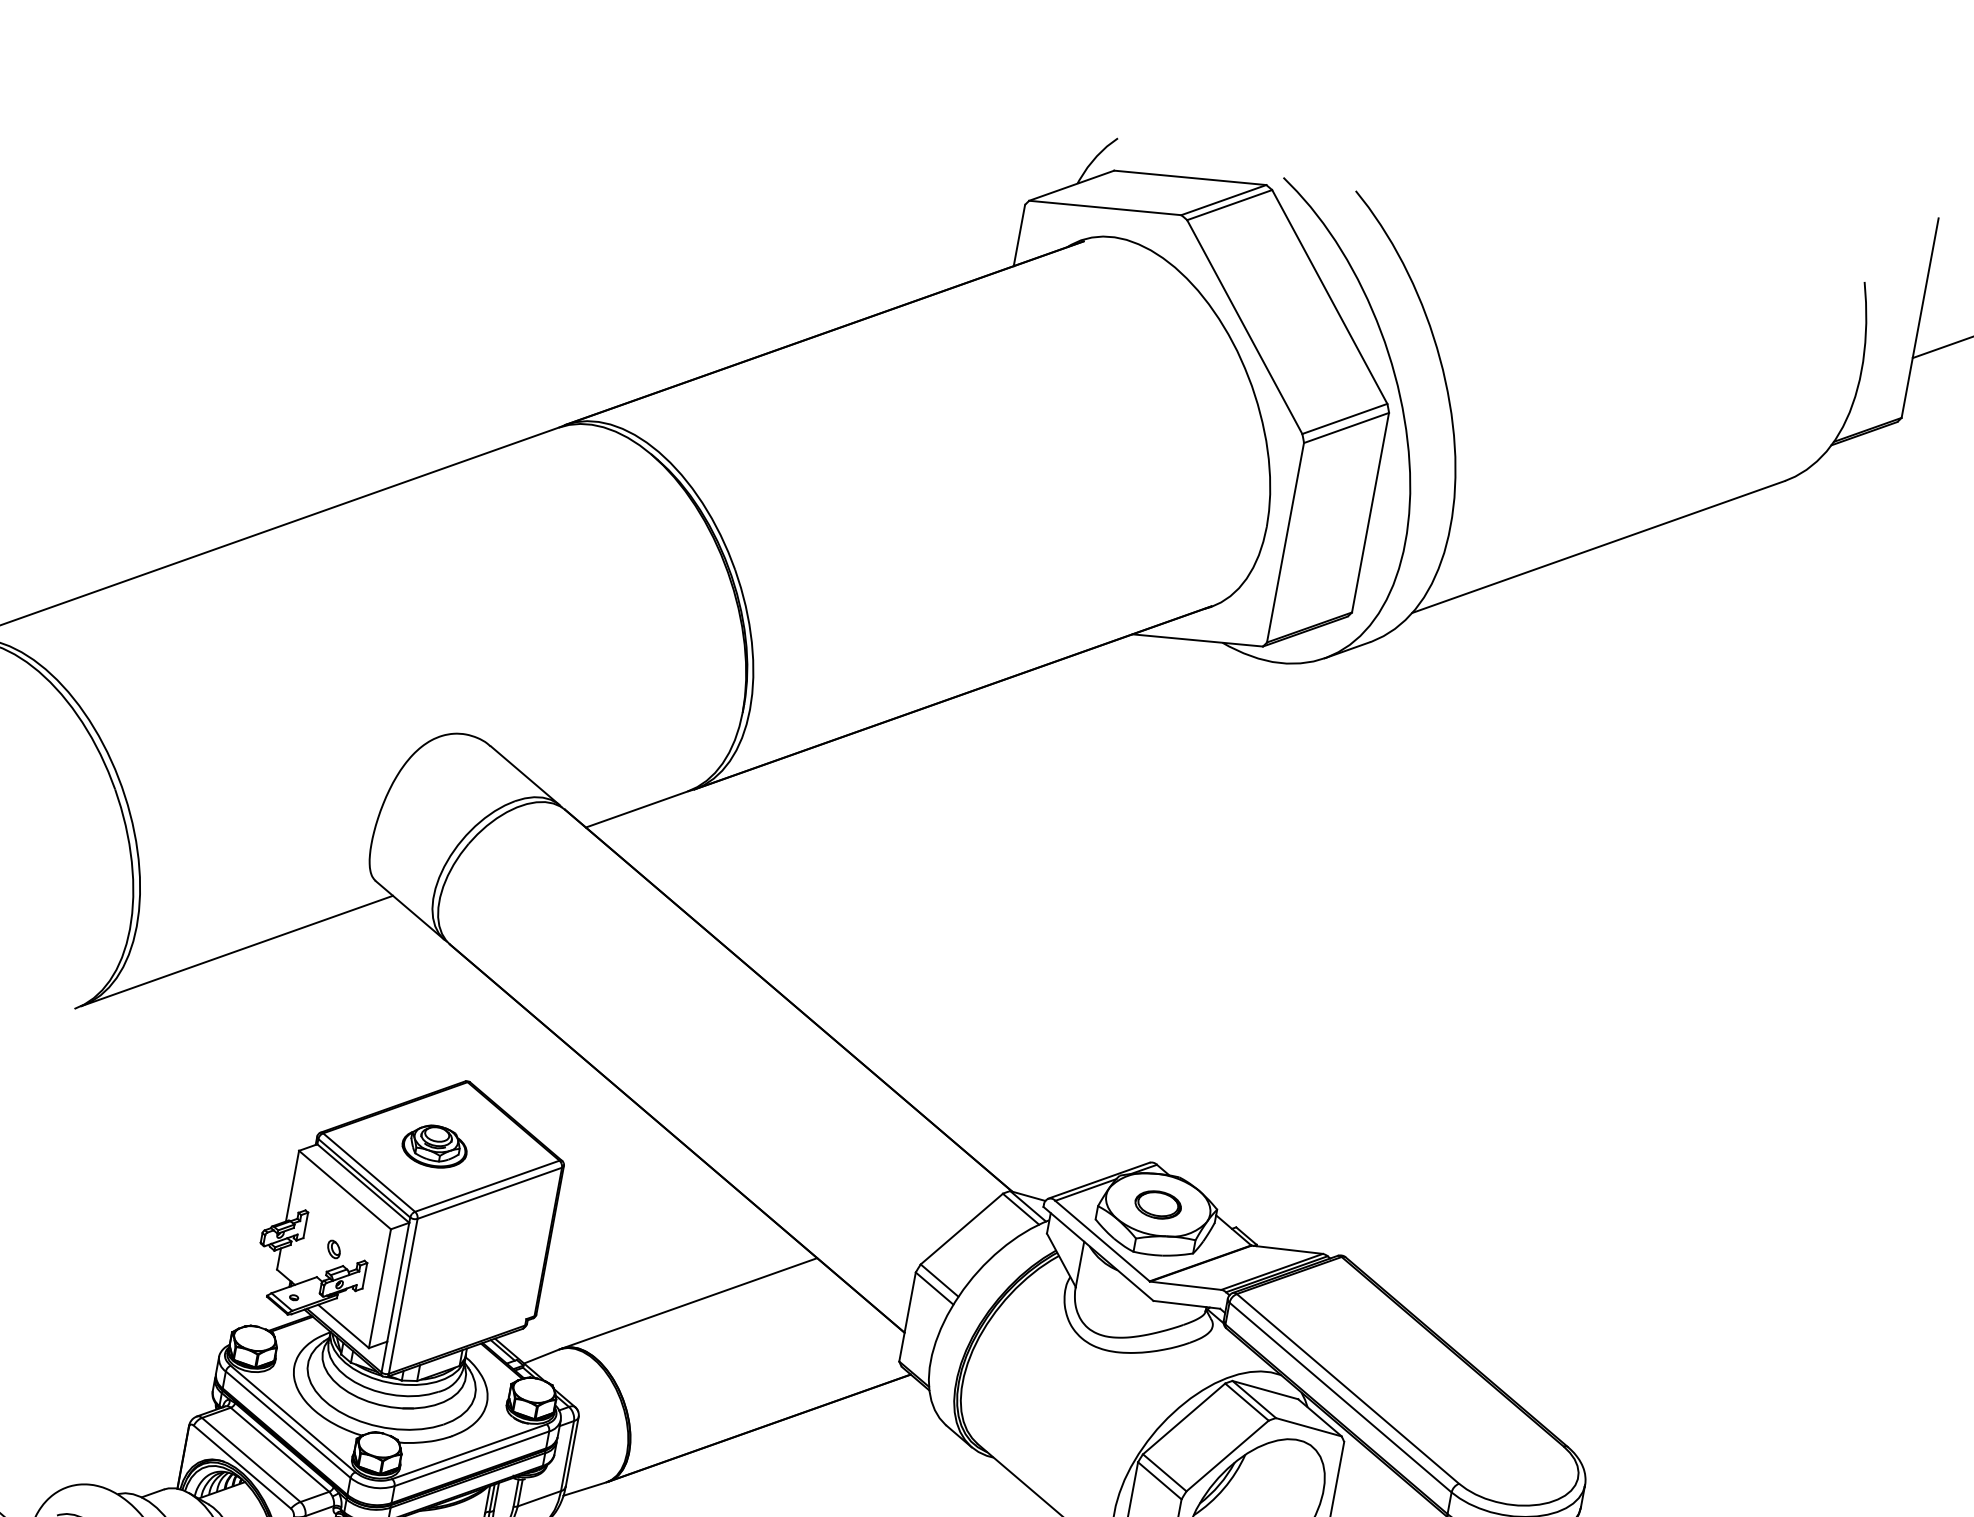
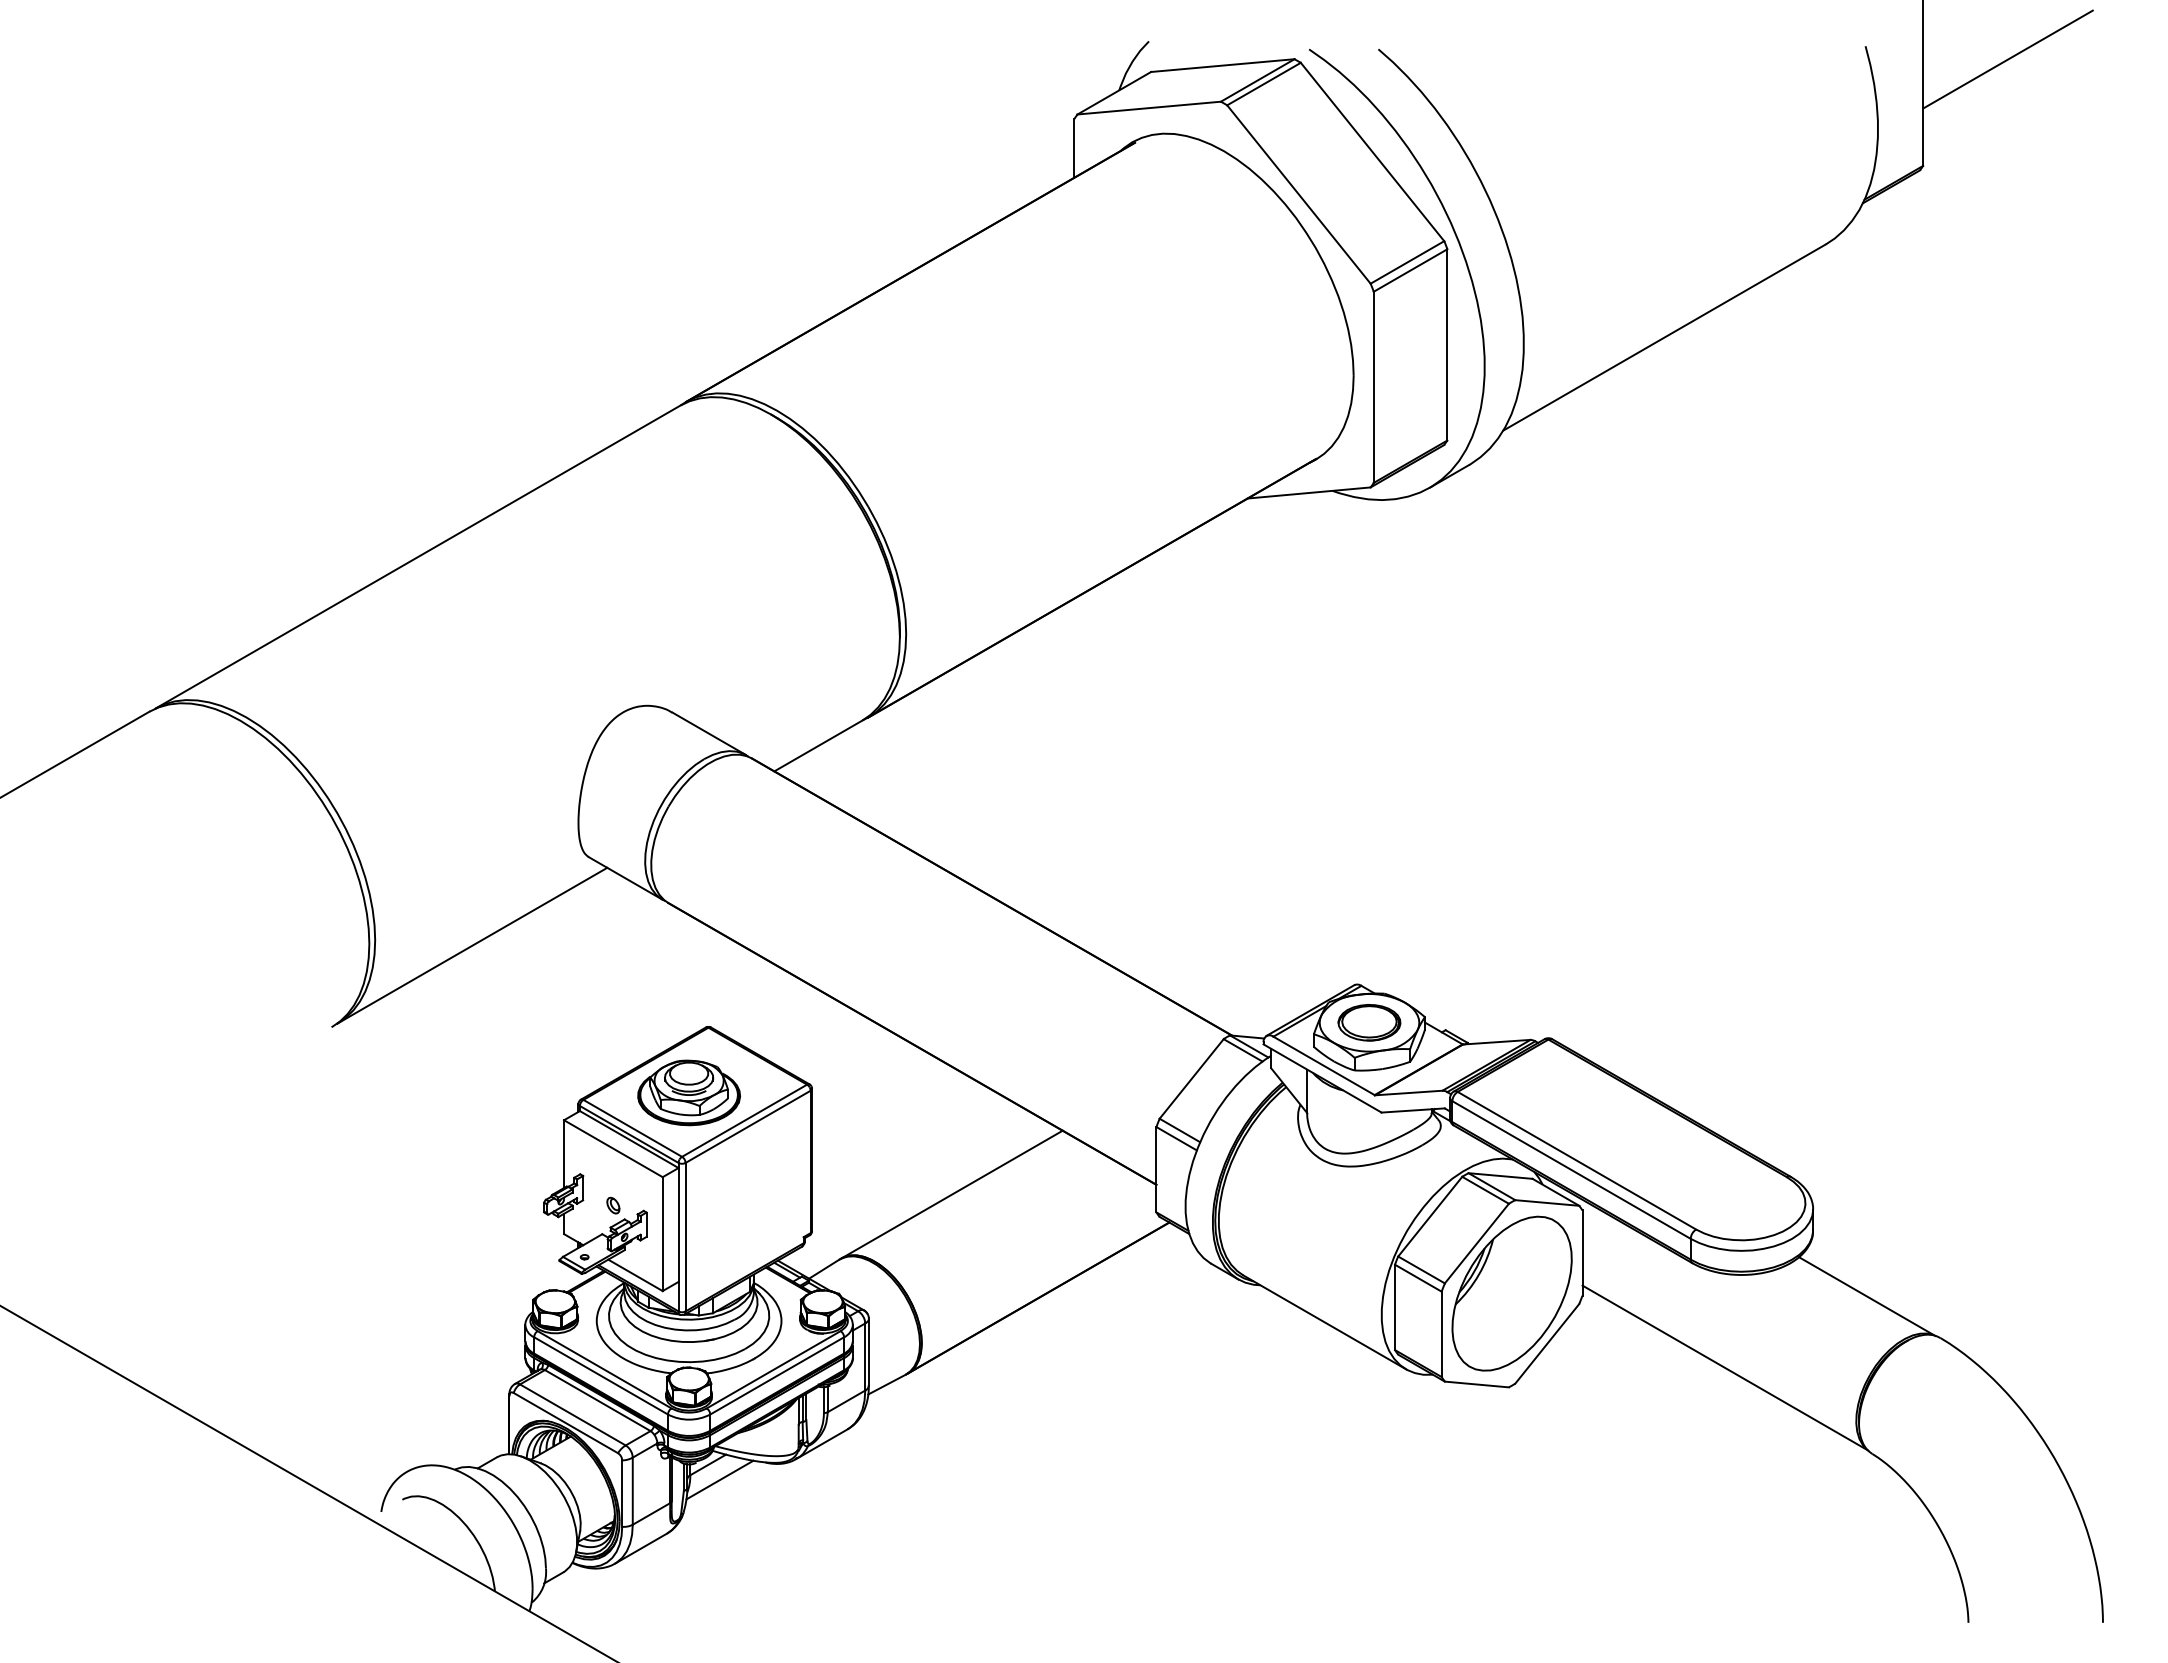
part: (435, 1146) -> (689, 1092), size x1.67
part: (1158, 1204) -> (1369, 1022), size x1.43

